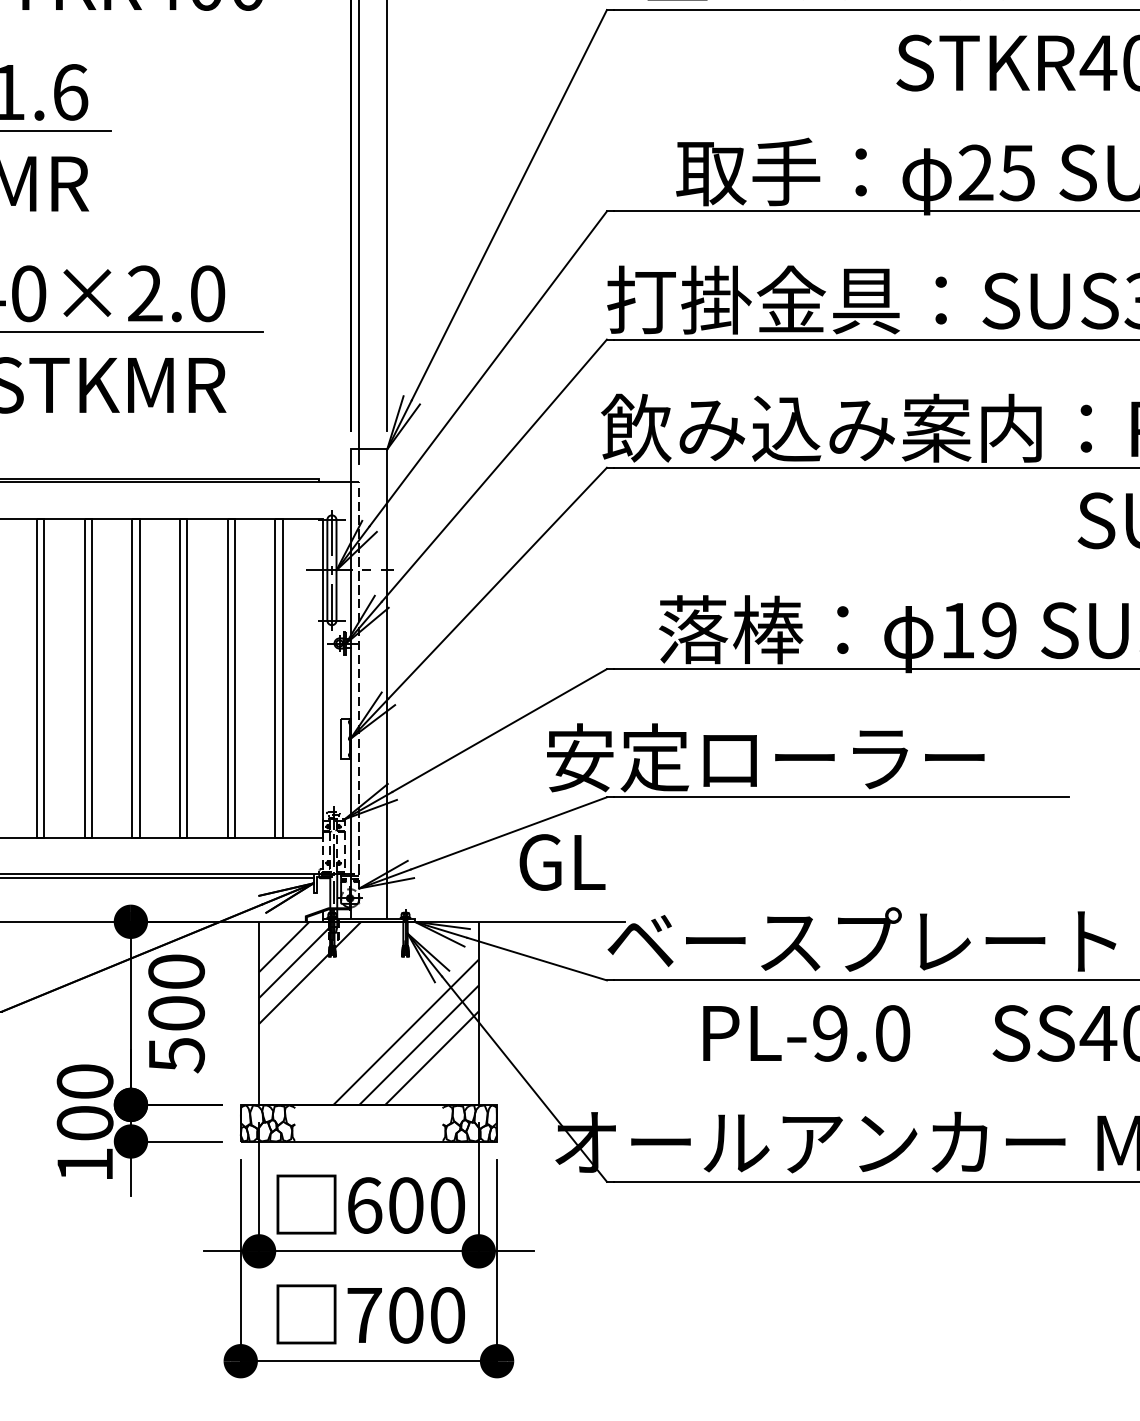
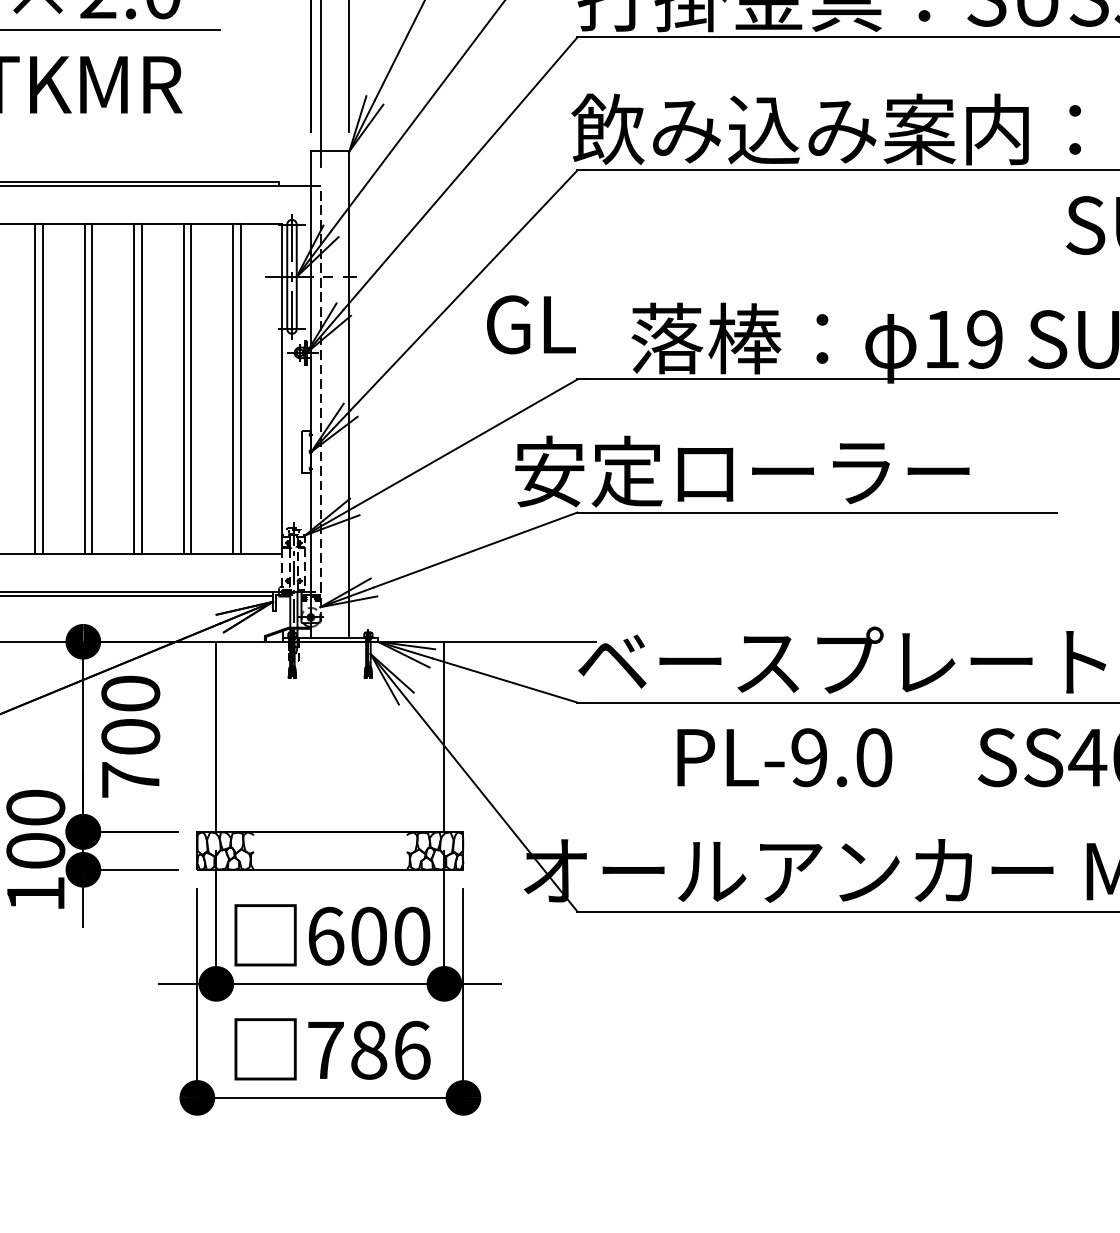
text: (562, 862) -> (531, 324), moved
hatch: (368, 1012) -> (329, 735), removed
text: (177, 1055) -> (131, 780), 500 -> 700
text: (427, 1315) -> (391, 1050), 700 -> 786

